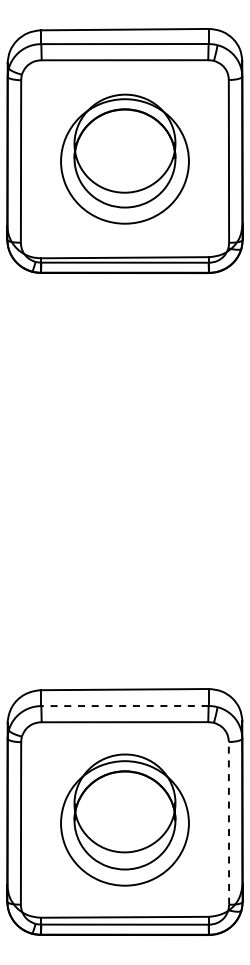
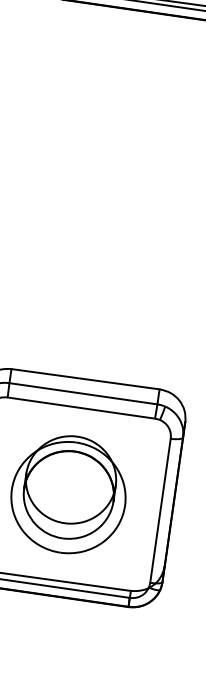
line: (124, 706) -> (82, 394), dashed -> solid
line: (228, 822) -> (160, 509), dashed -> solid

